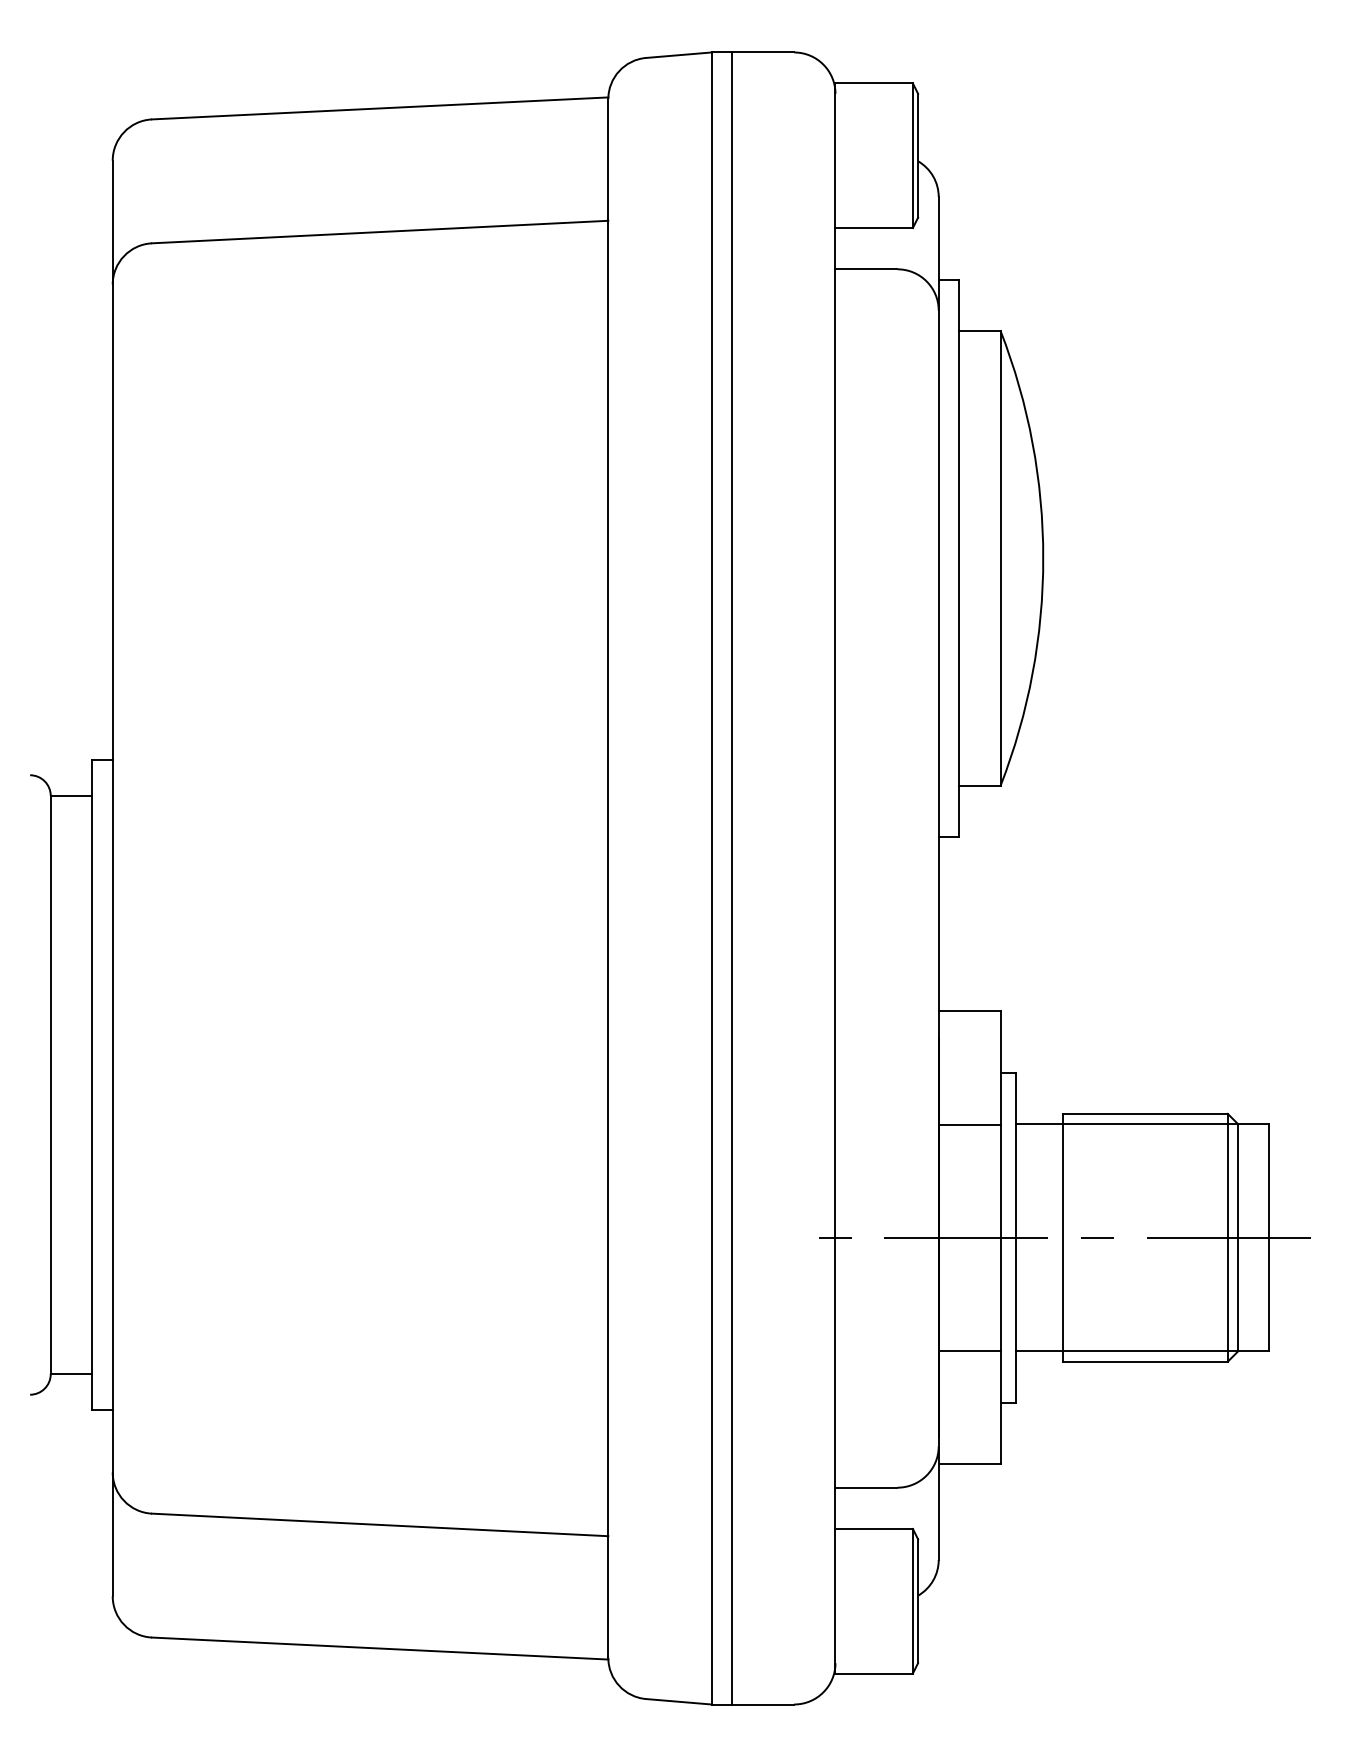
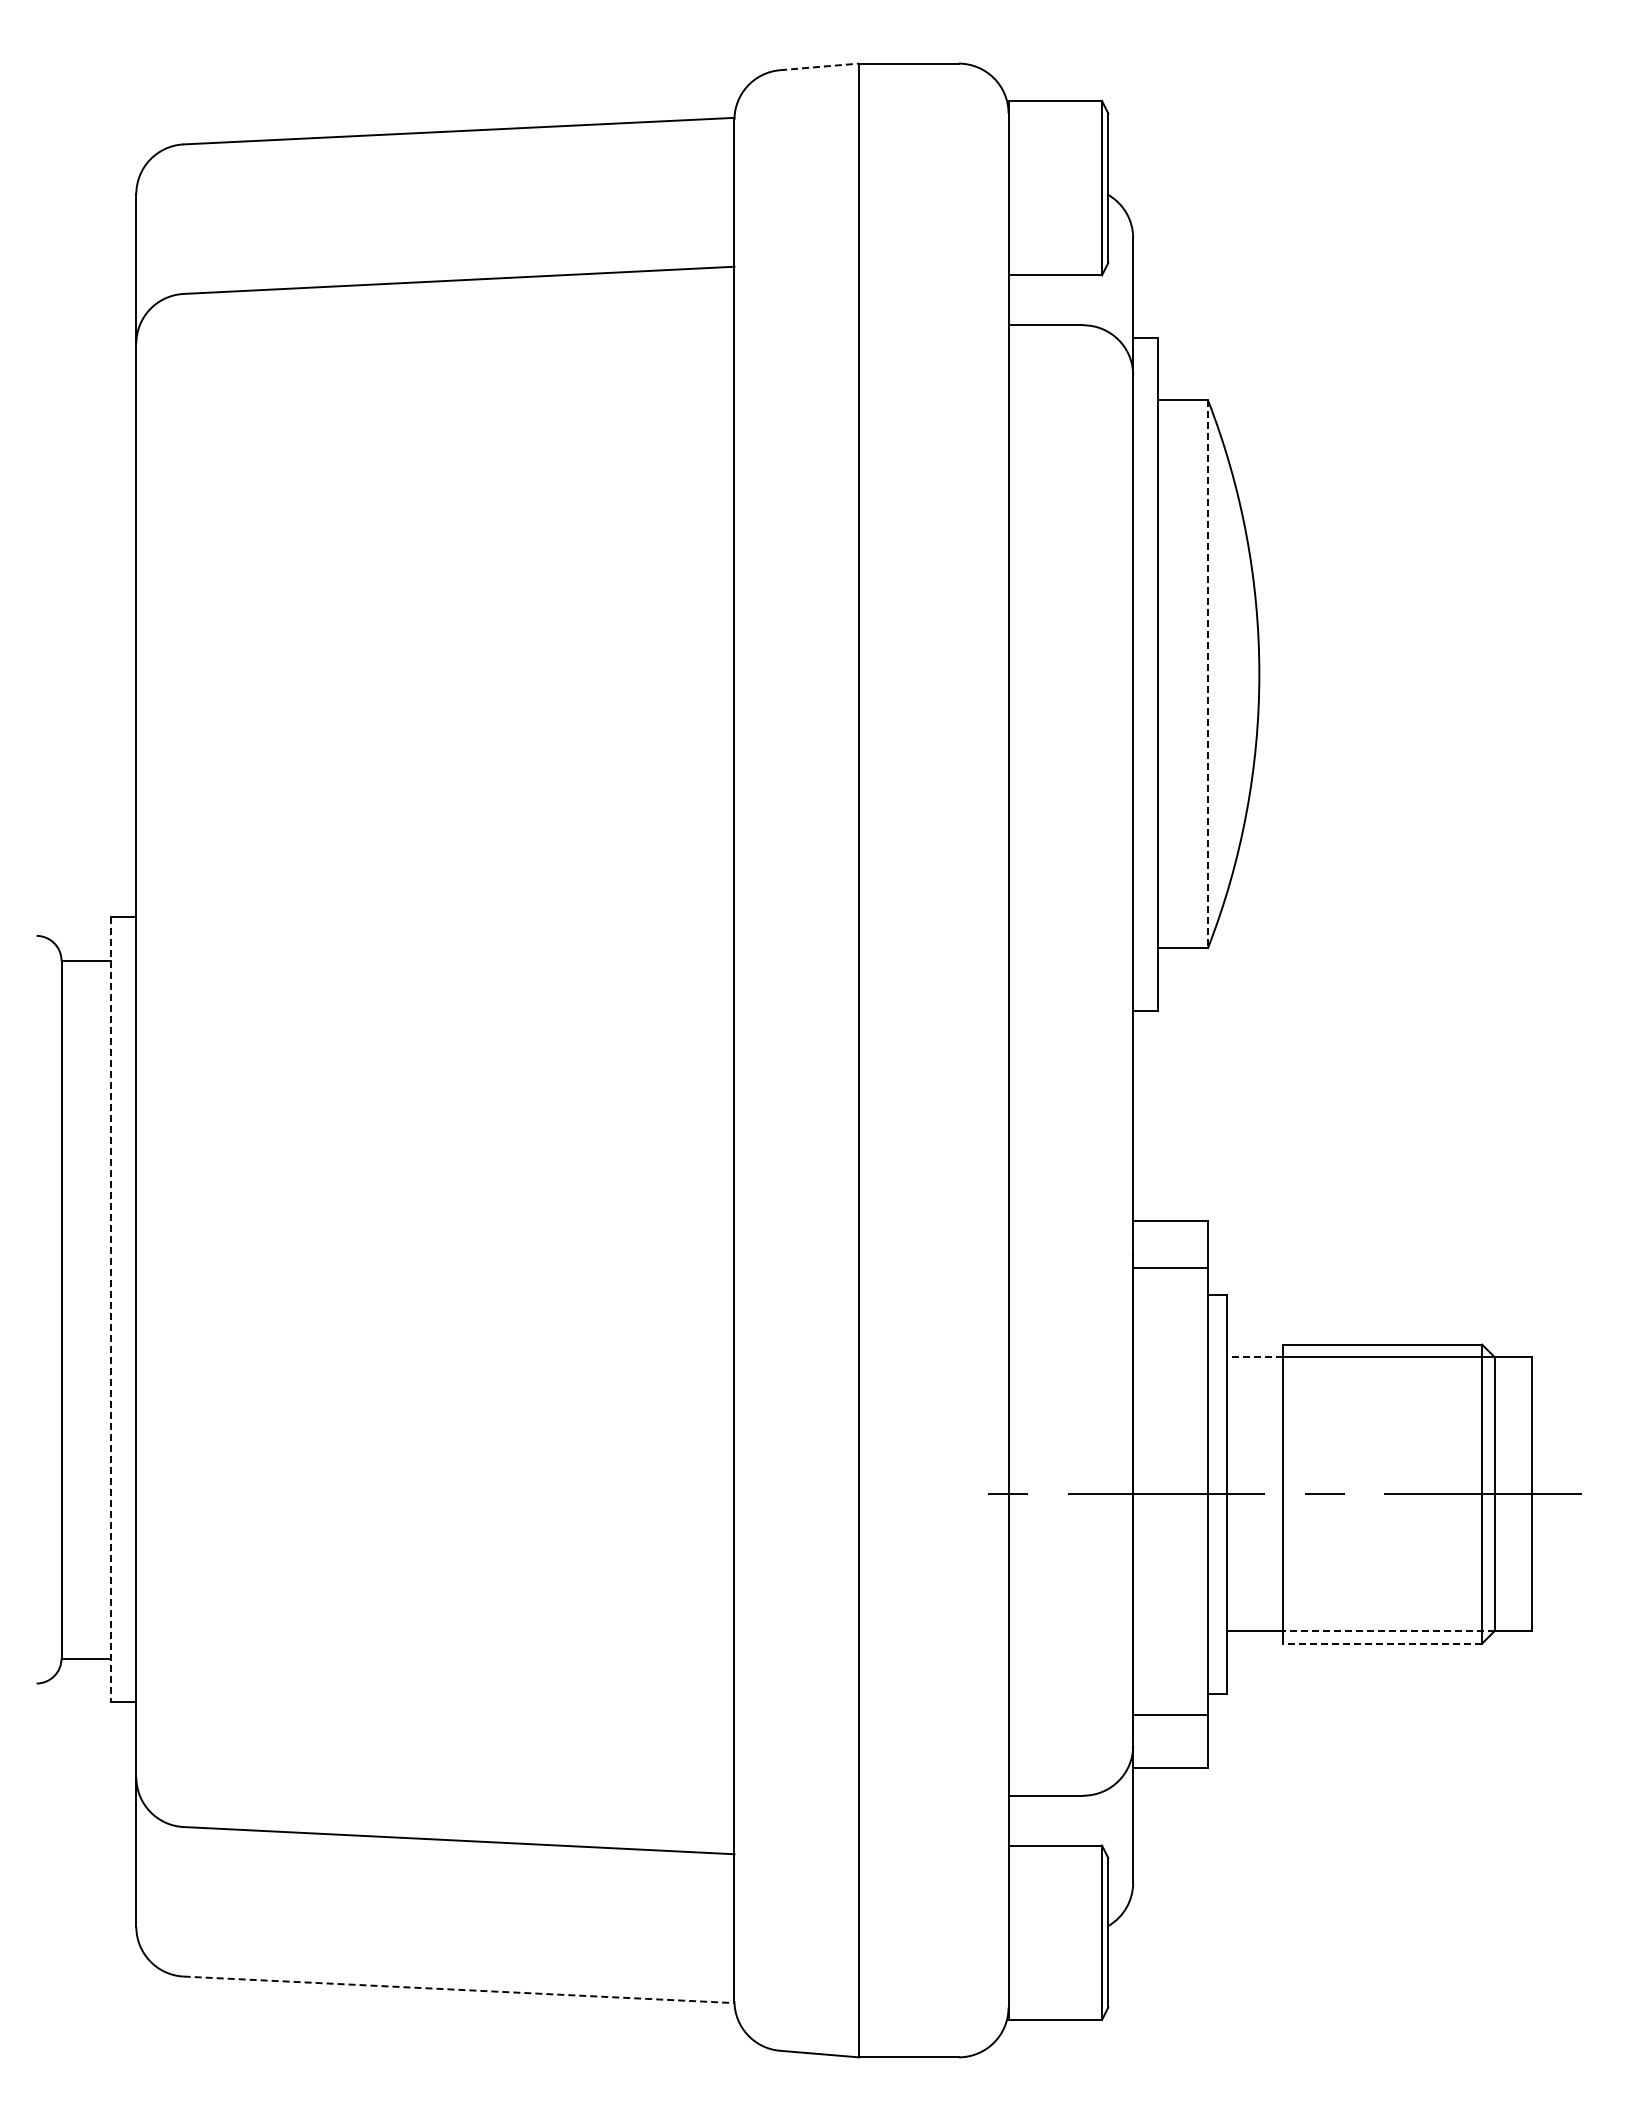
line: (678, 54) -> (819, 66), solid -> dashed
line: (1000, 558) -> (1207, 674), solid -> dashed
line: (731, 878) -> (883, 1060), removed
line: (92, 1084) -> (111, 1309), solid -> dashed
line: (969, 1124) -> (1170, 1268), moved
line: (1039, 1124) -> (1254, 1357), solid -> dashed
line: (969, 1350) -> (1170, 1714), moved
line: (1150, 1351) -> (1388, 1631), solid -> dashed
line: (1145, 1361) -> (1382, 1643), solid -> dashed
line: (380, 1648) -> (459, 1989), solid -> dashed

